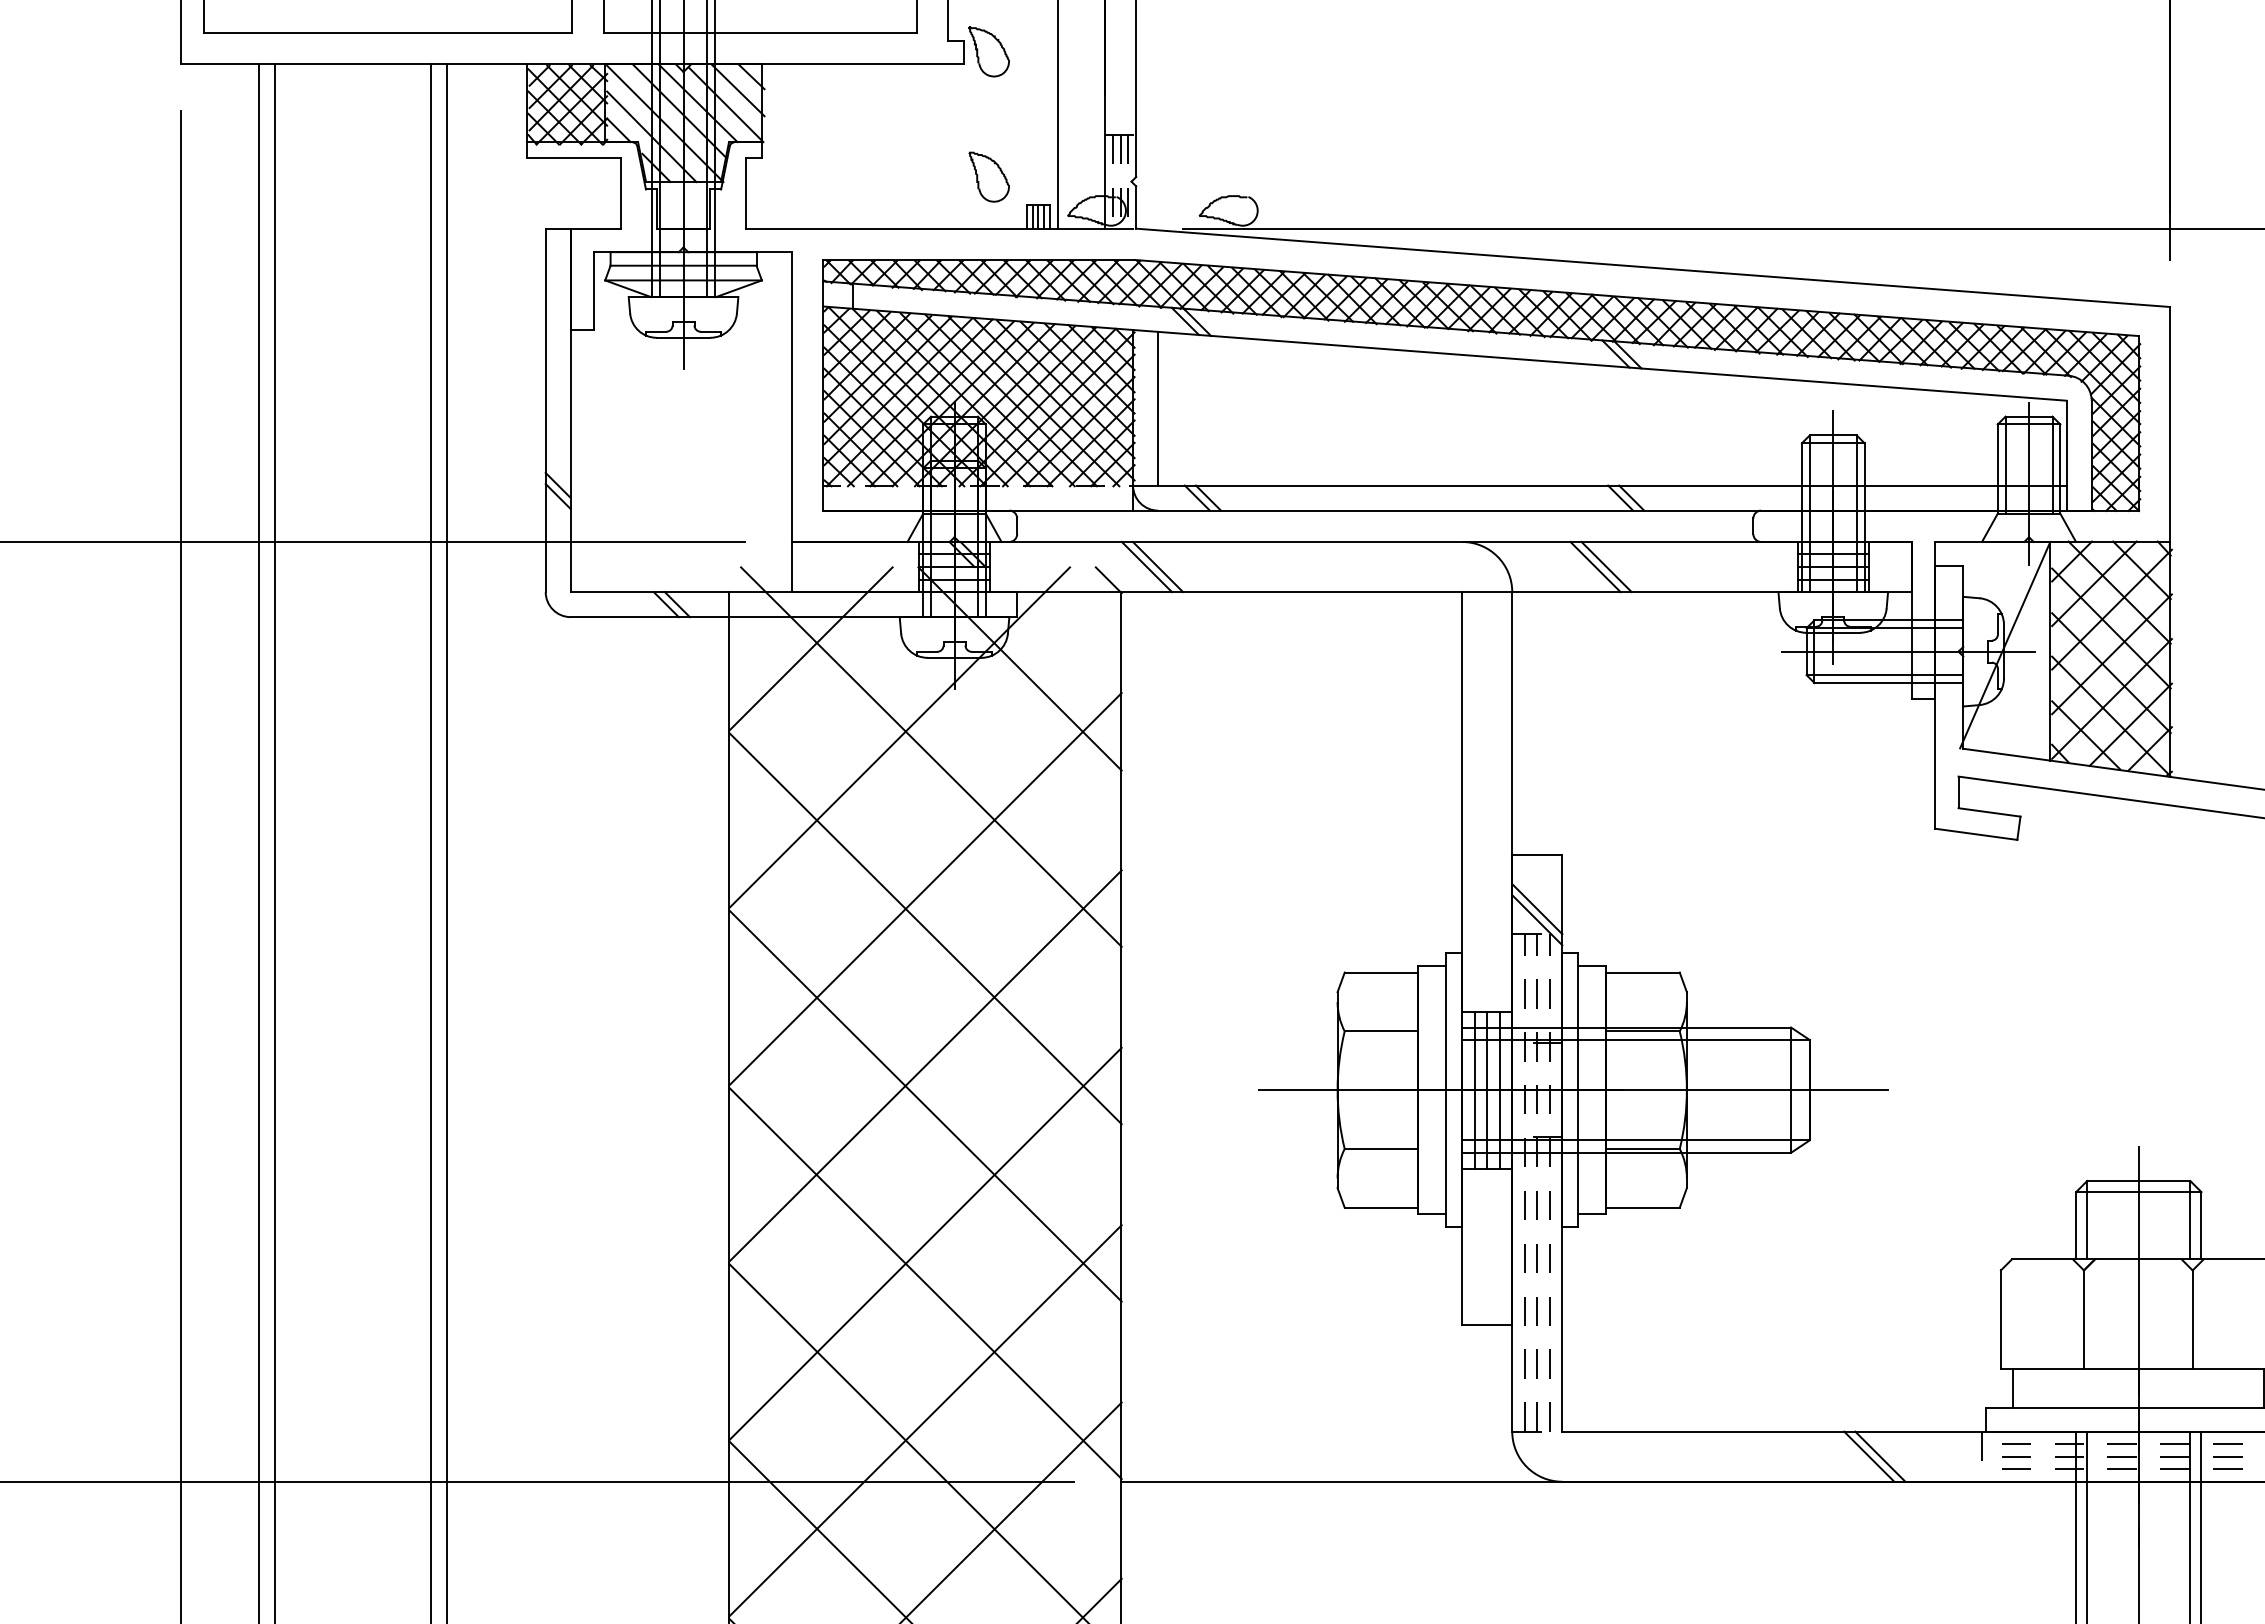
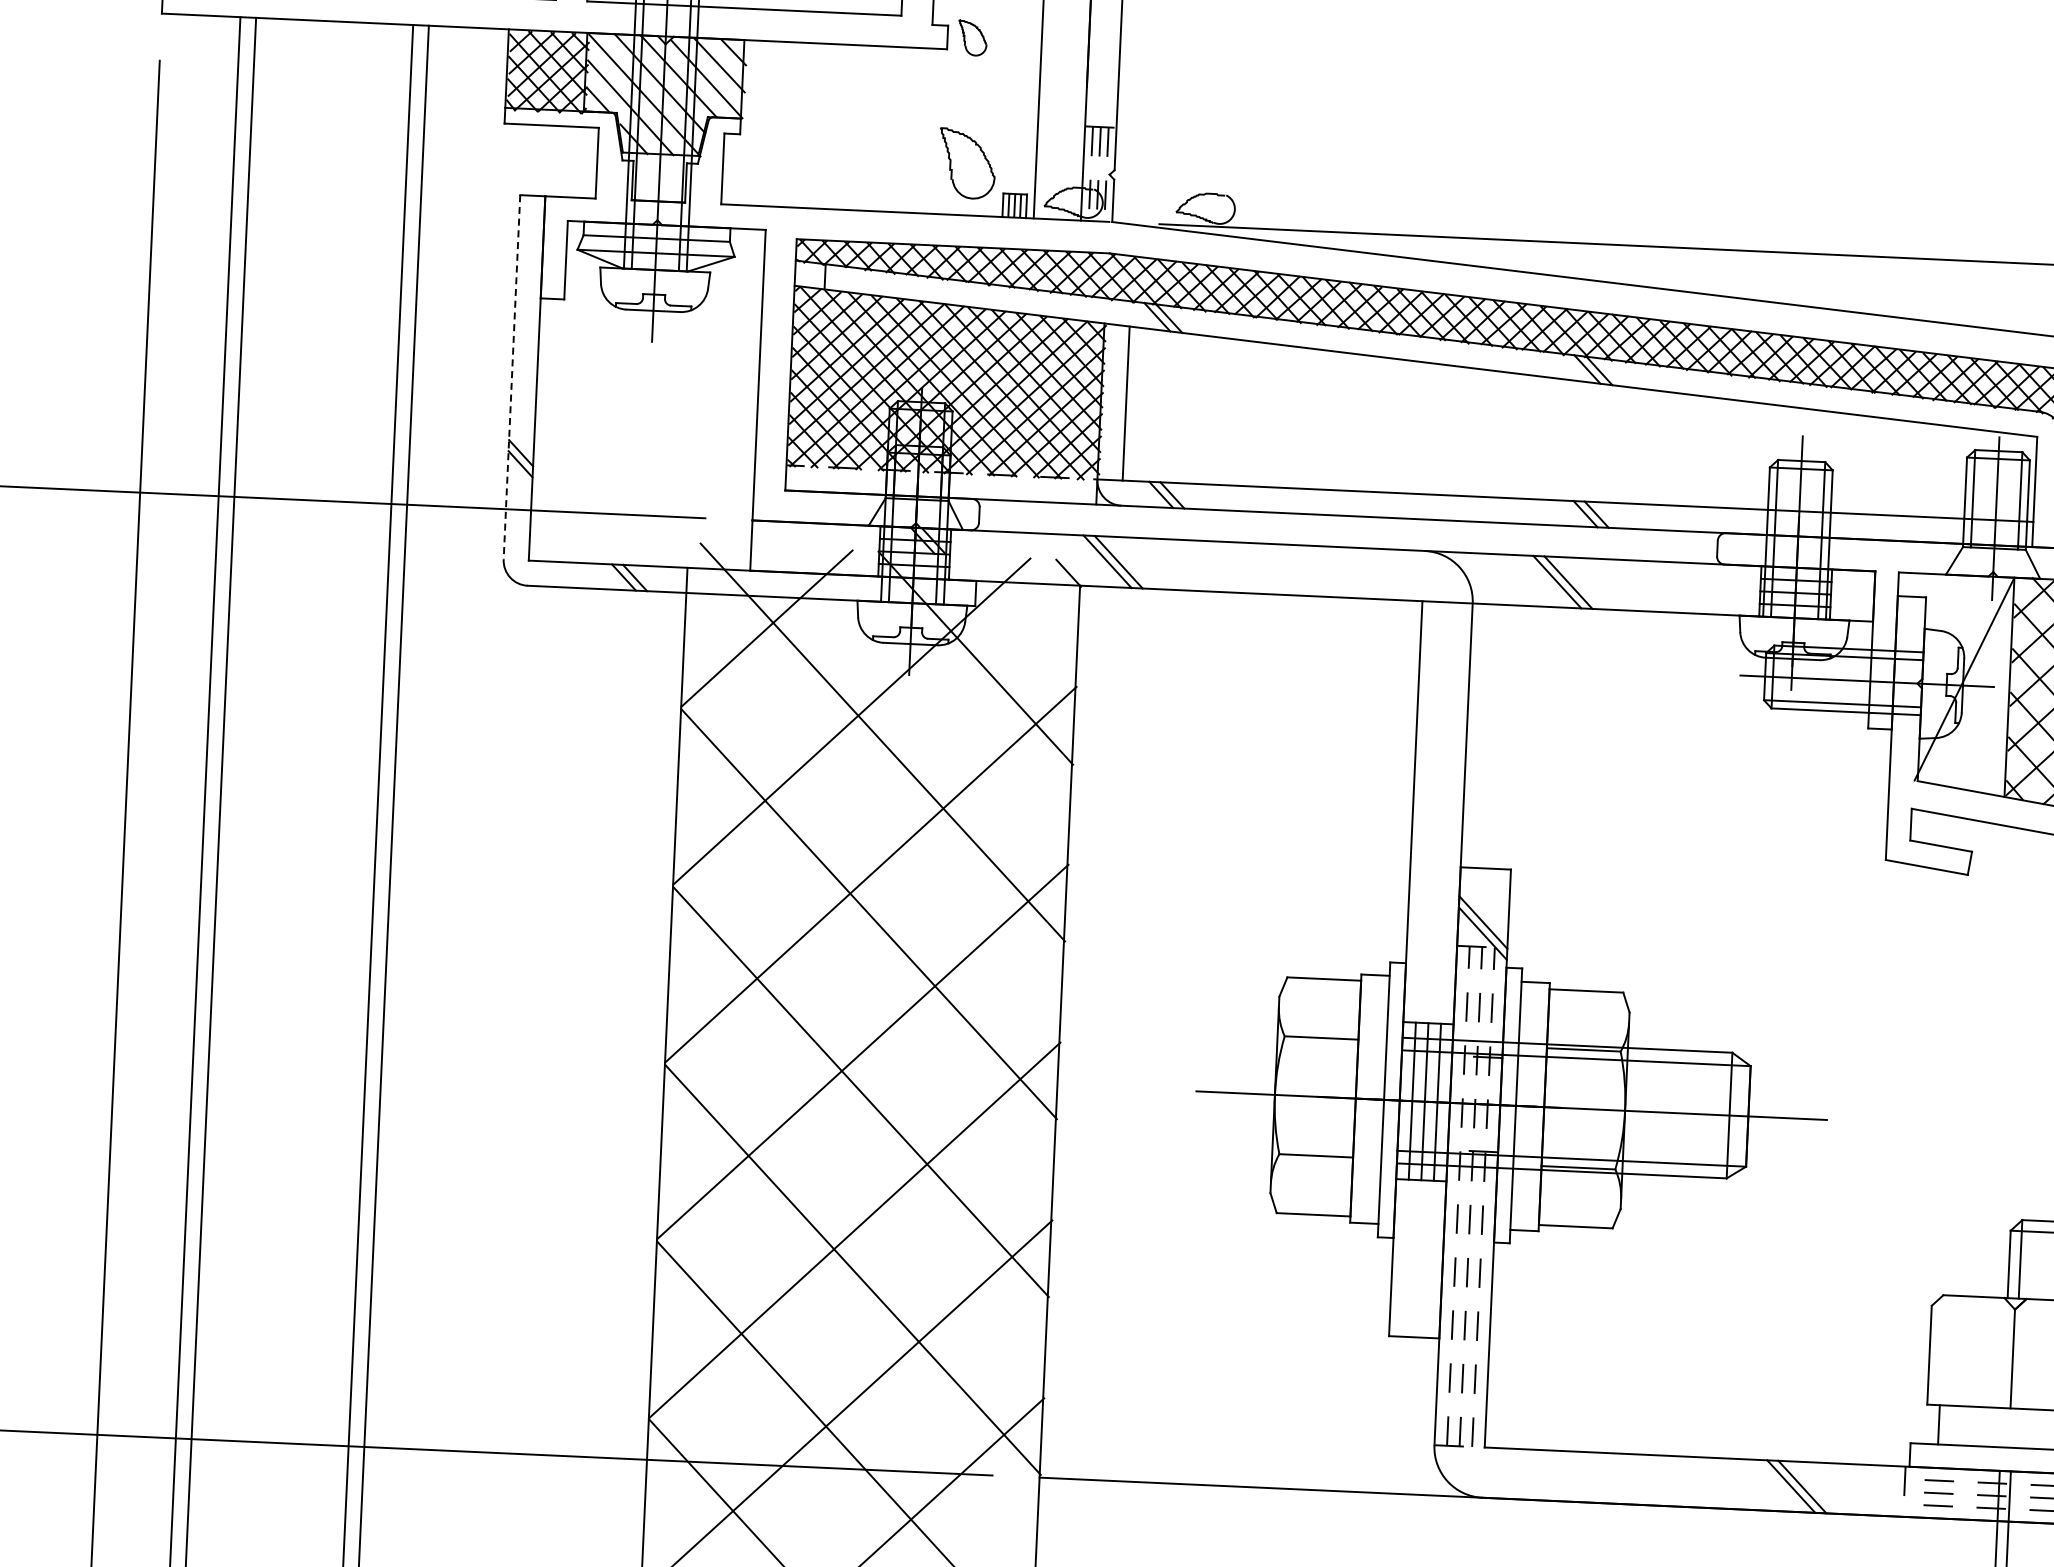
part: (988, 51) -> (972, 37), size x0.7
part: (988, 176) -> (966, 163), size x1.4
line: (545, 410) -> (511, 377), solid -> dashed

